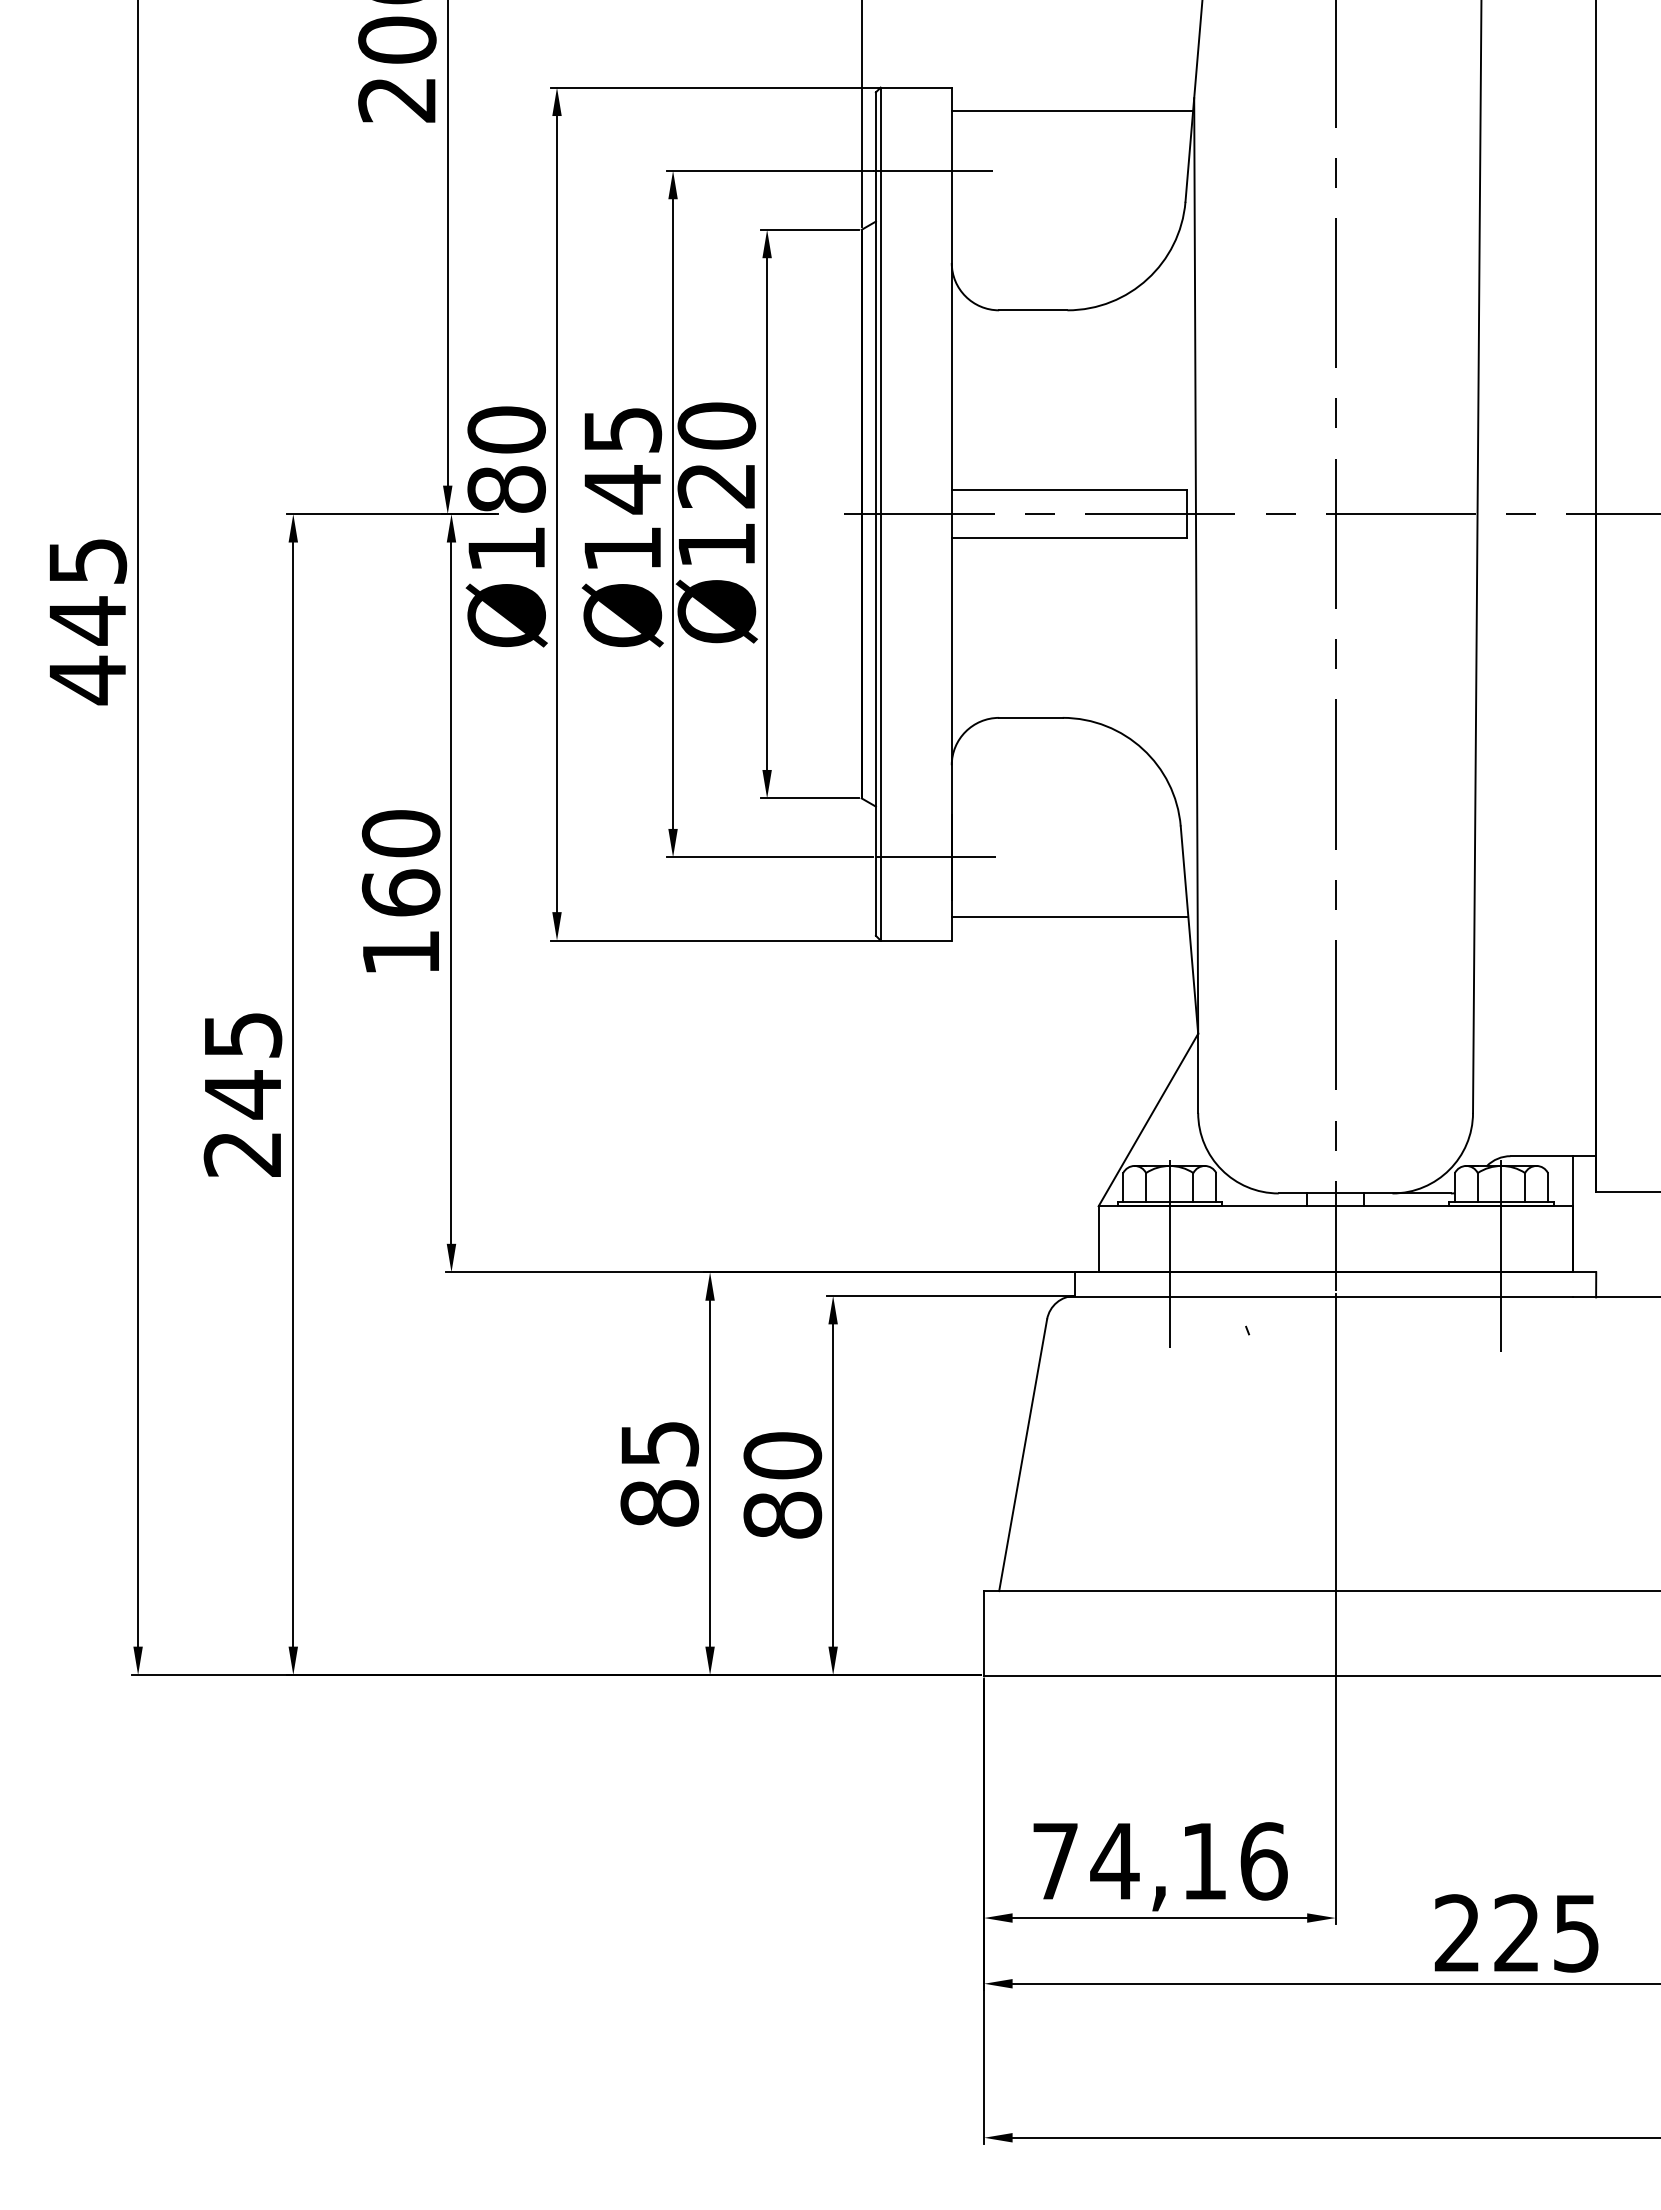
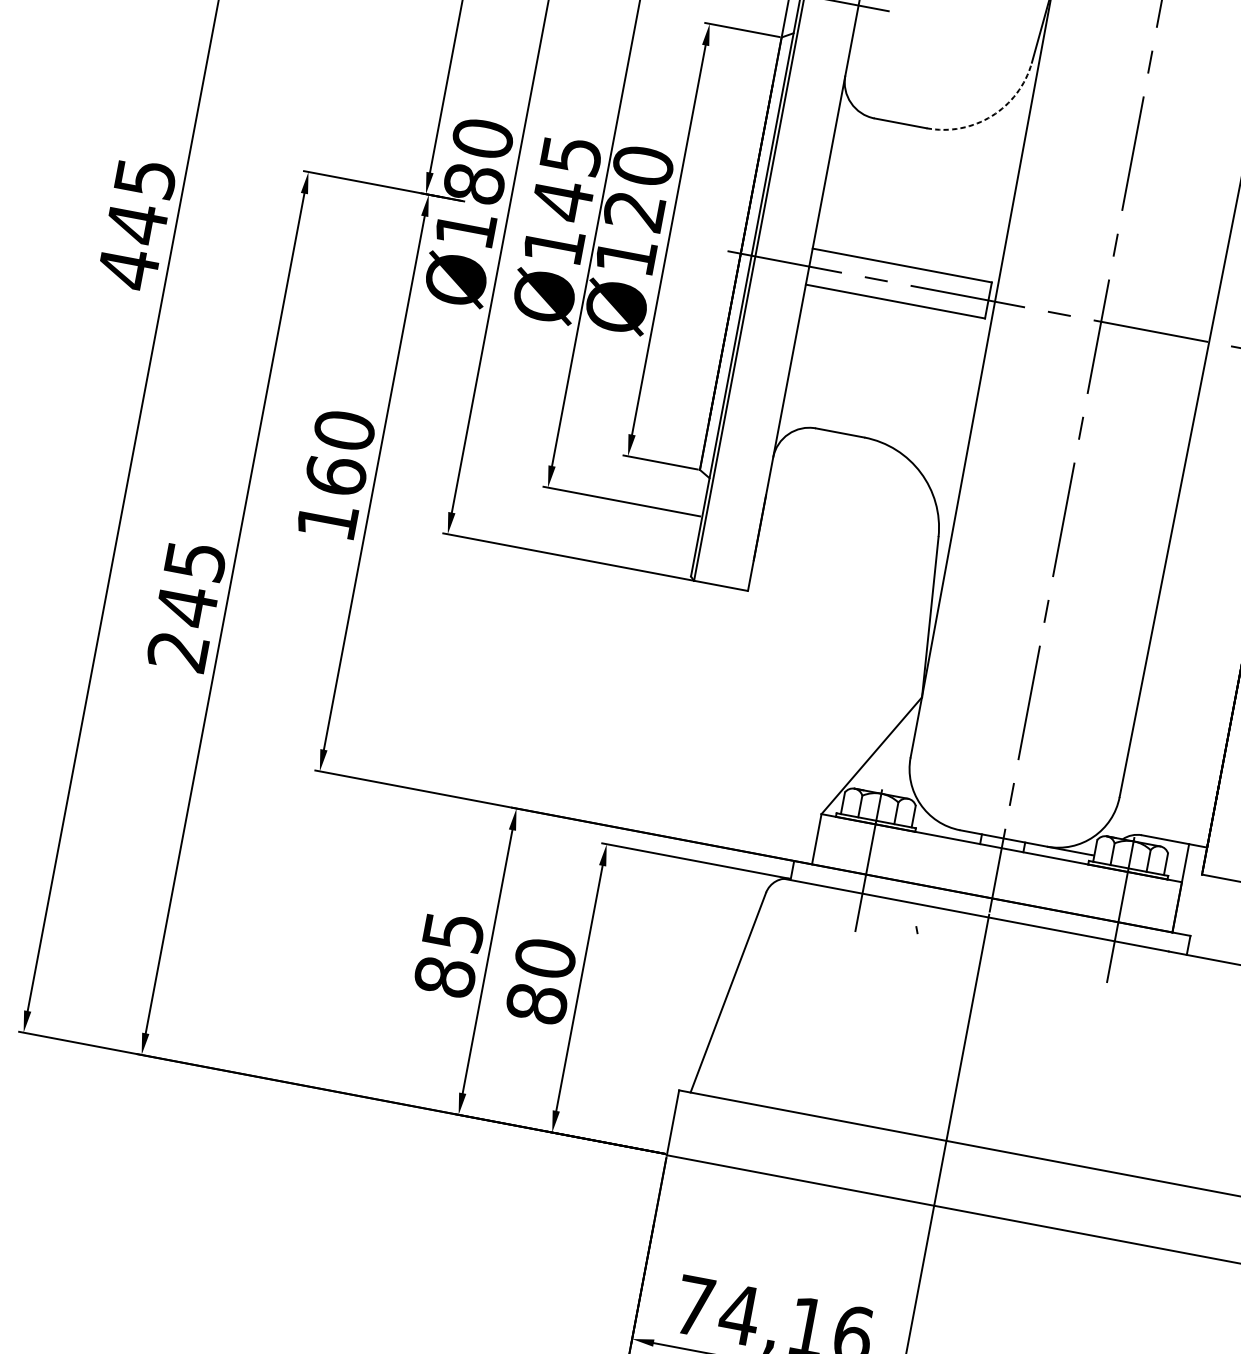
arc: (1147, 279) -> (991, 116), solid -> dashed
line: (935, 857) -> (747, 525), removed
line: (1069, 916) -> (841, 589), removed

